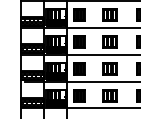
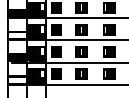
hatch: (32, 48) -> (17, 35), removed
hatch: (32, 102) -> (17, 79), removed

